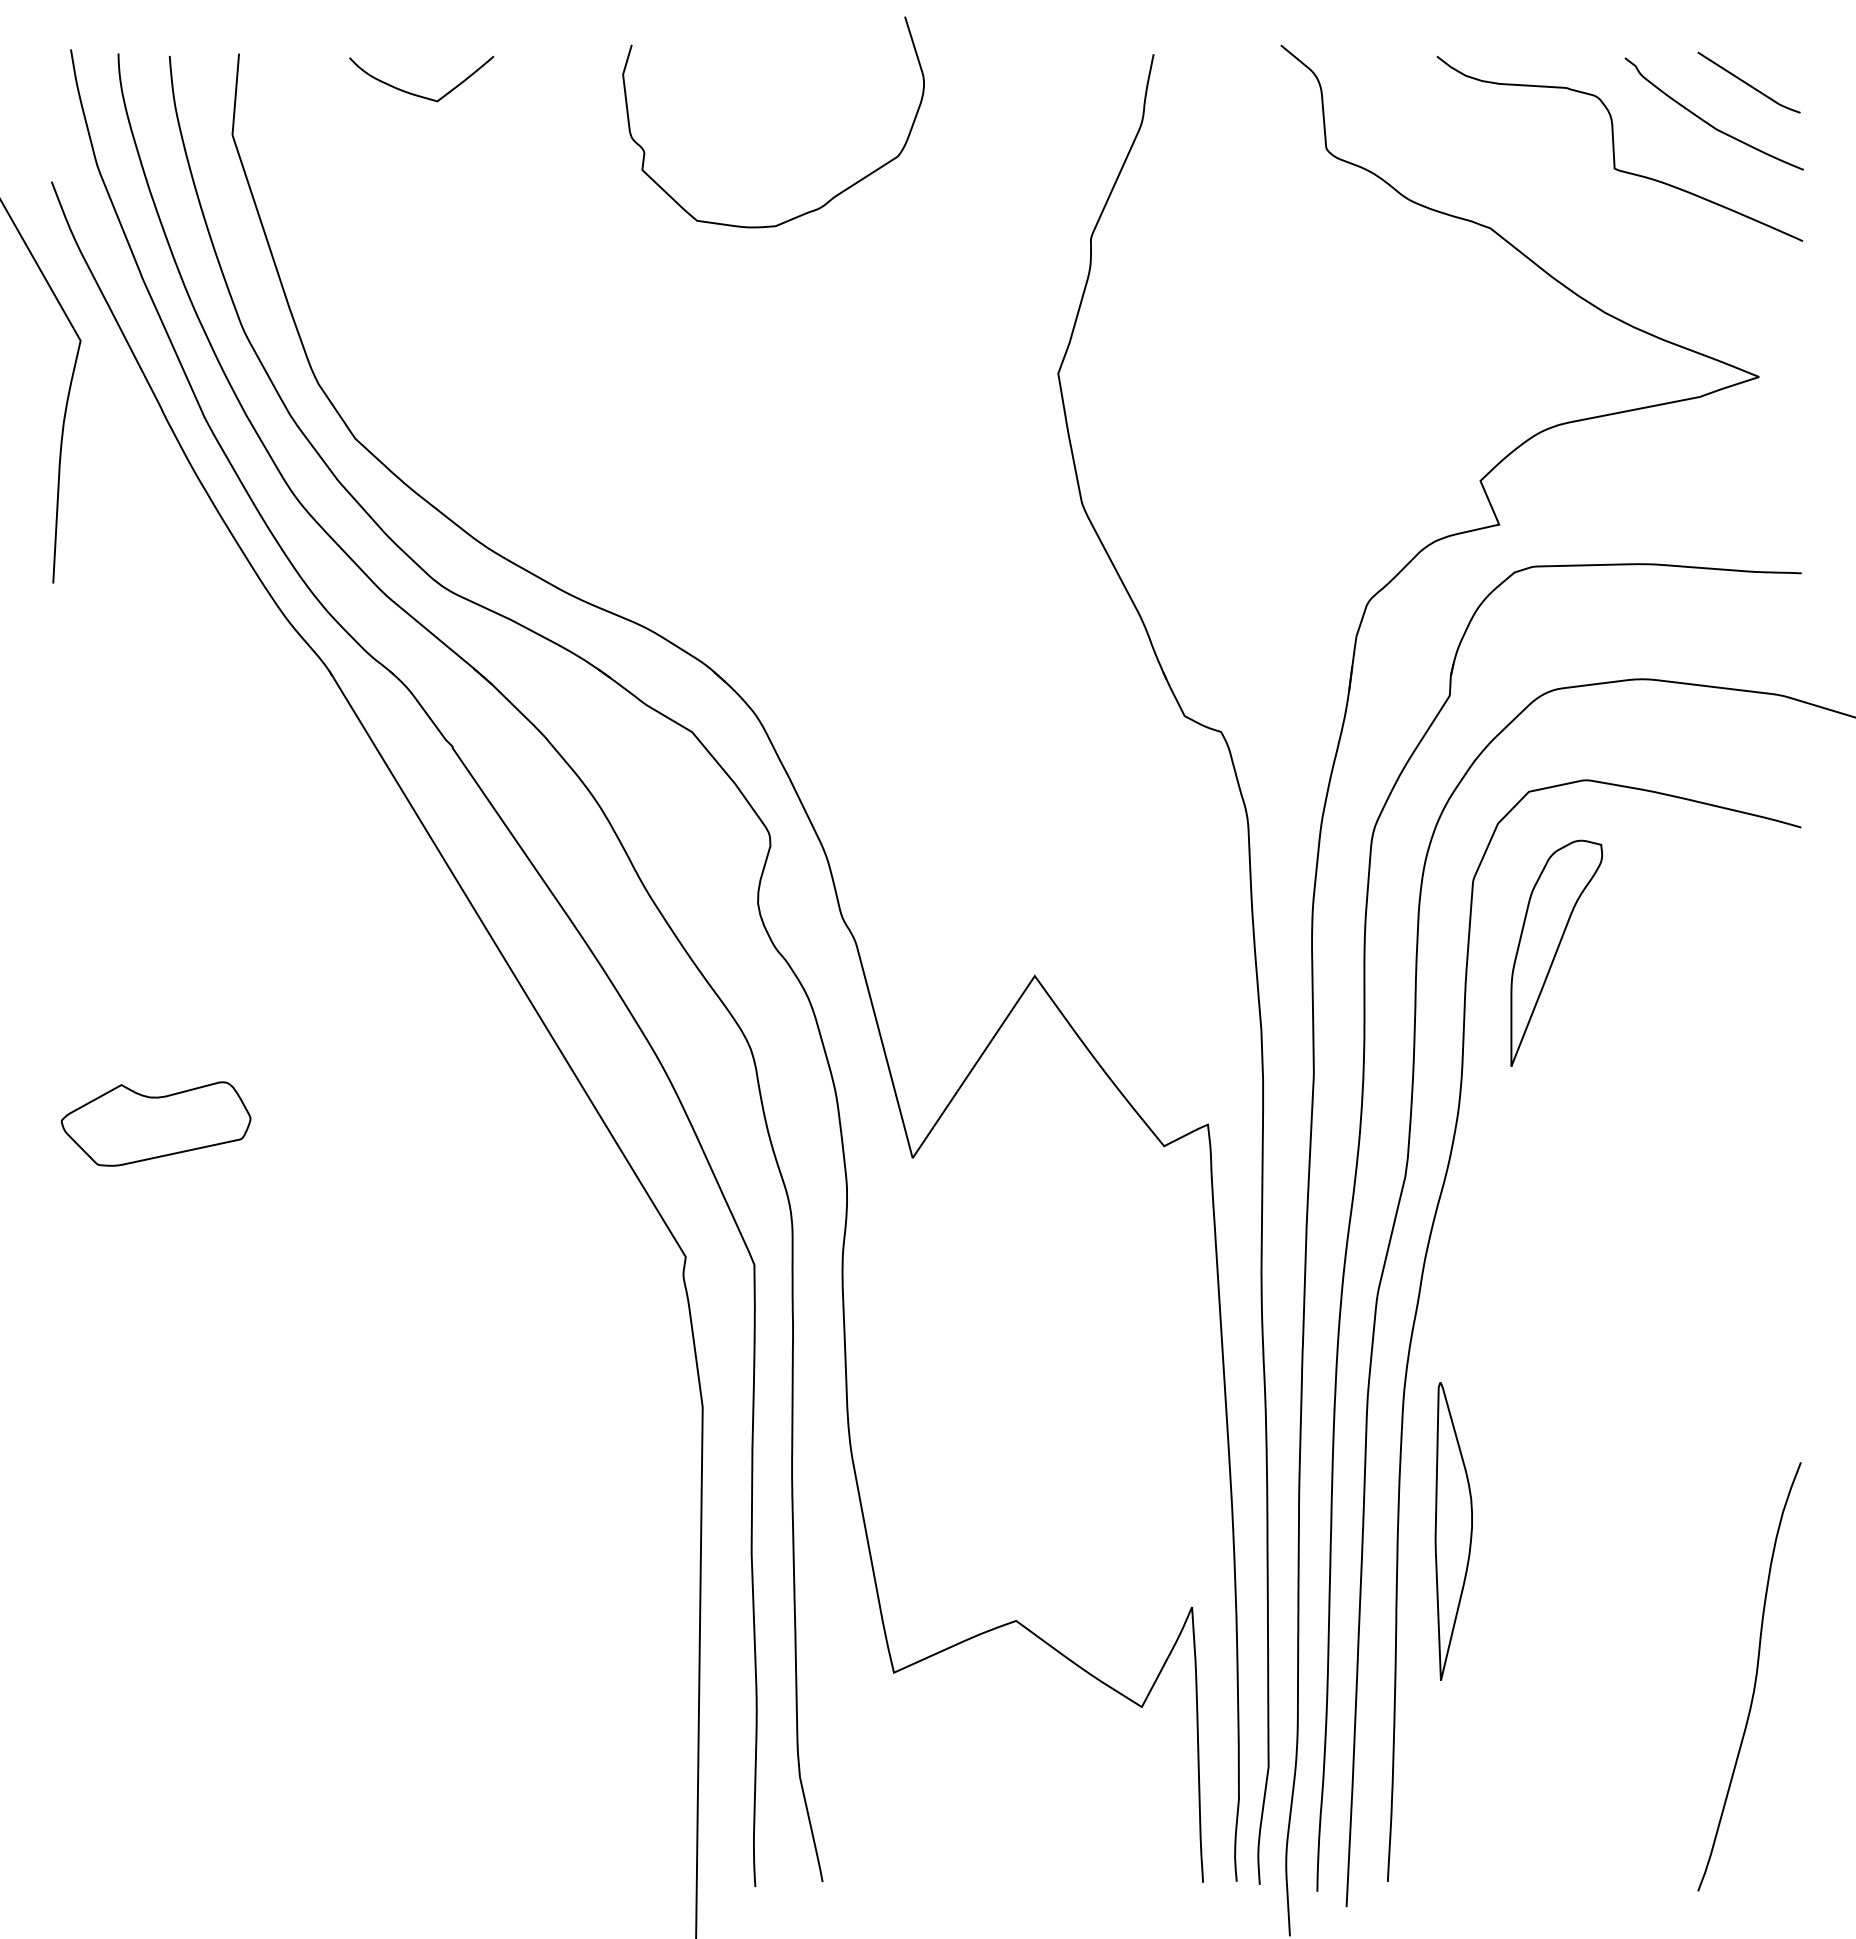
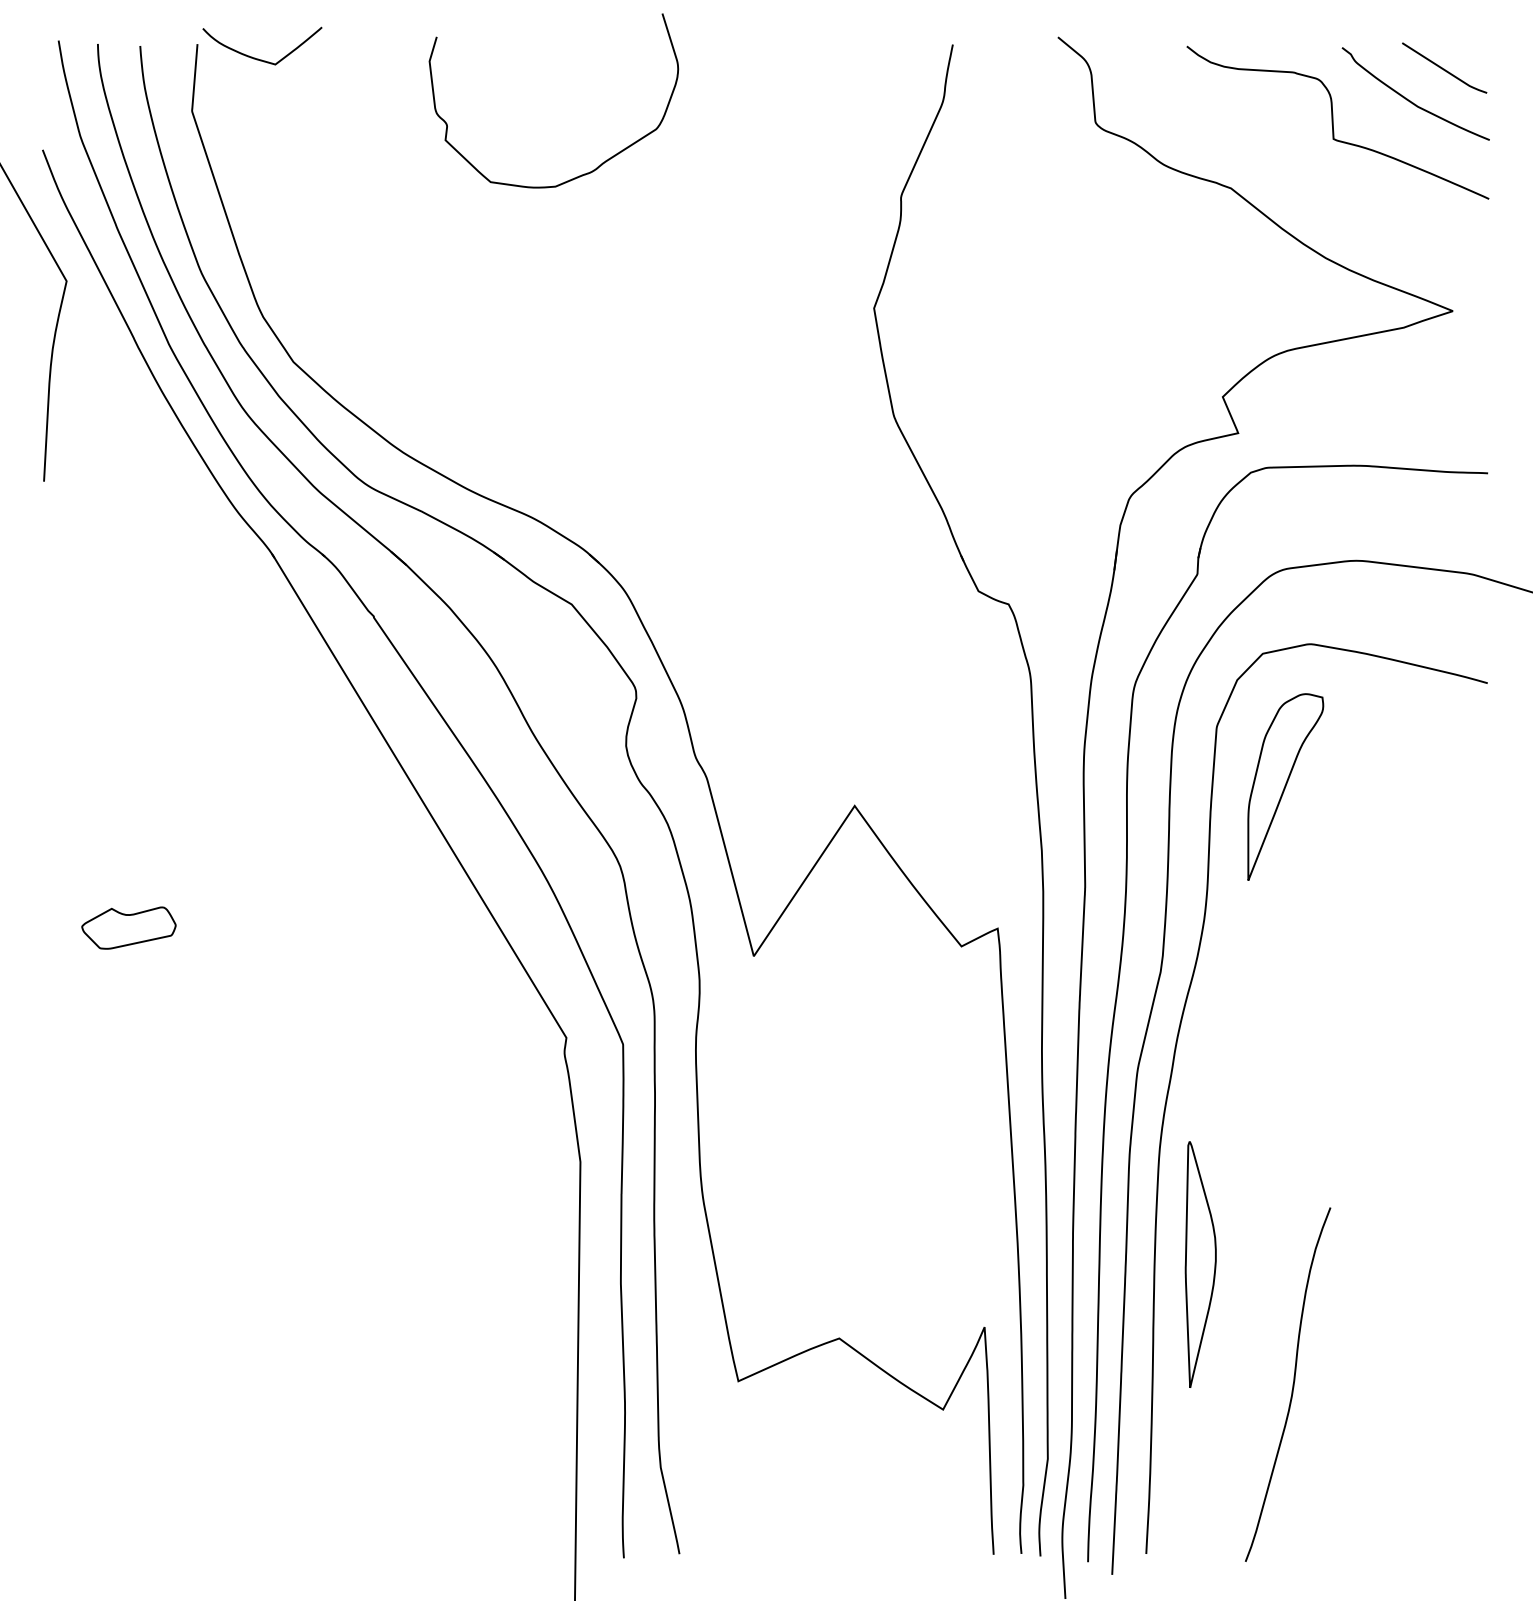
curve: (417, 94) -> (258, 58), moved
curve: (829, 199) -> (600, 164), moved
part: (155, 1123) -> (128, 927), size x0.6
curve: (1755, 1676) -> (1293, 1384), moved

